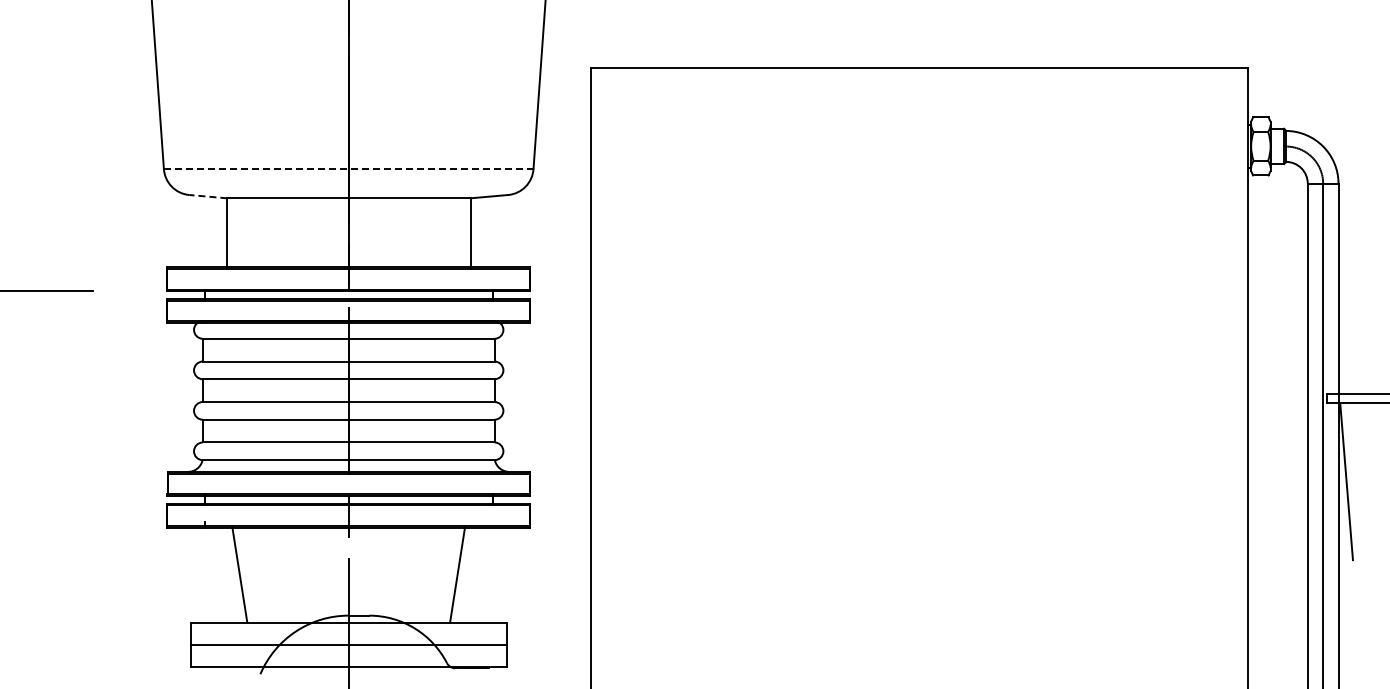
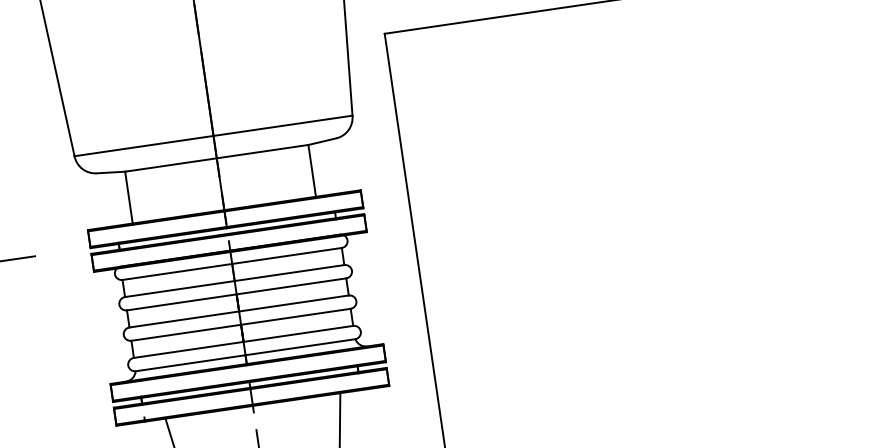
line: (348, 168) -> (213, 135), dashed -> solid
line: (207, 196) -> (110, 172), dashed -> solid

